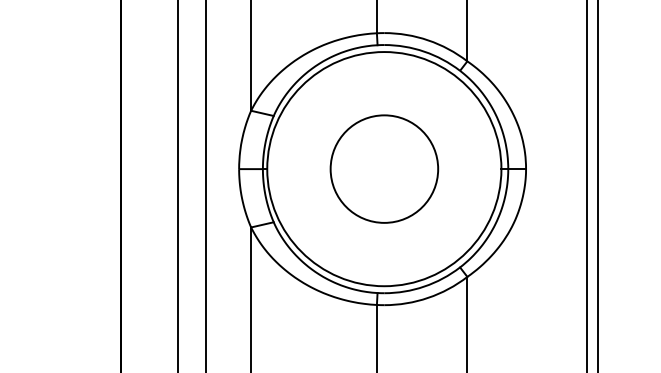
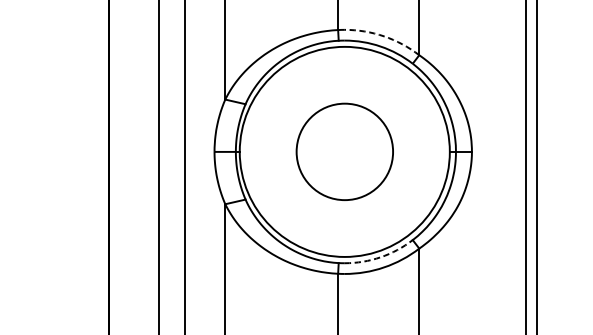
arc: (428, 40) -> (384, 36), solid -> dashed
arc: (424, 286) -> (380, 257), solid -> dashed

